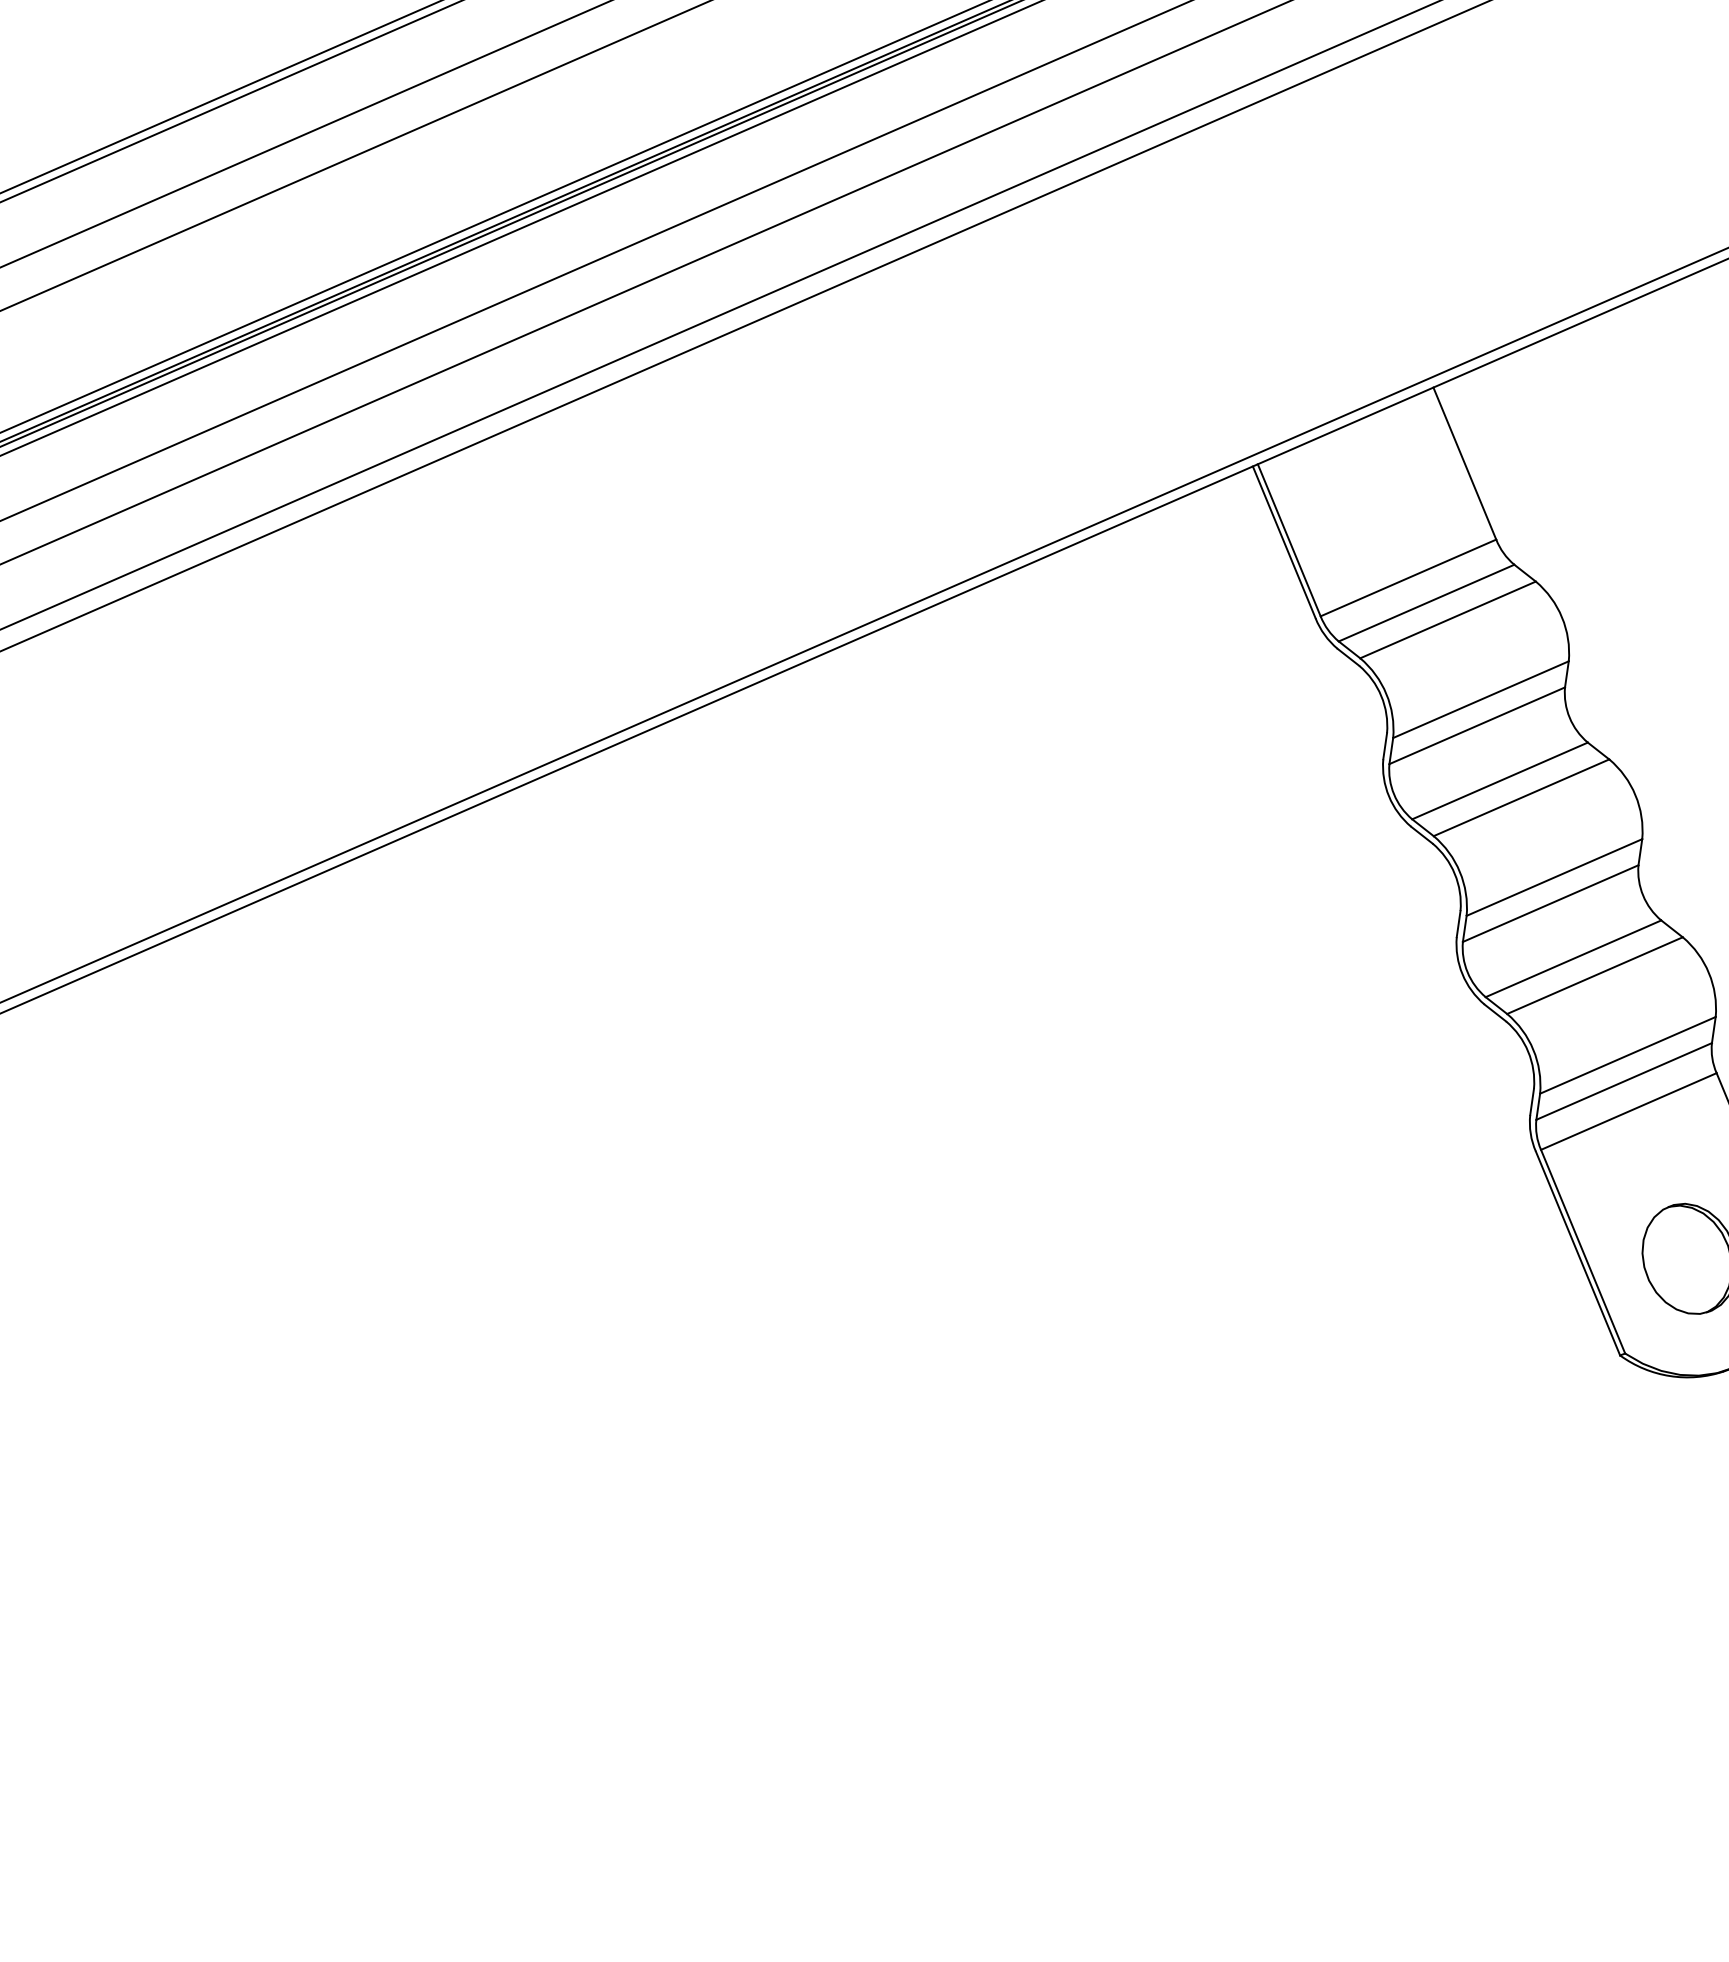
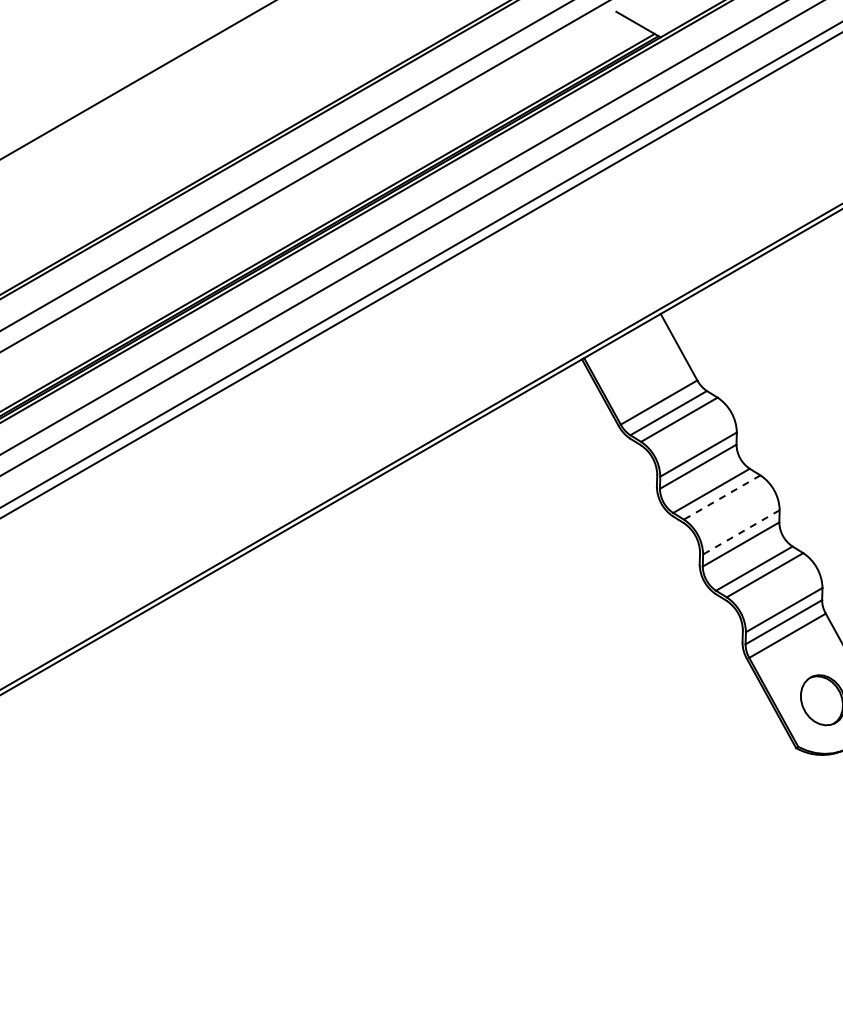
line: (1519, 797) -> (721, 497), solid -> dashed
line: (1552, 877) -> (740, 532), solid -> dashed

